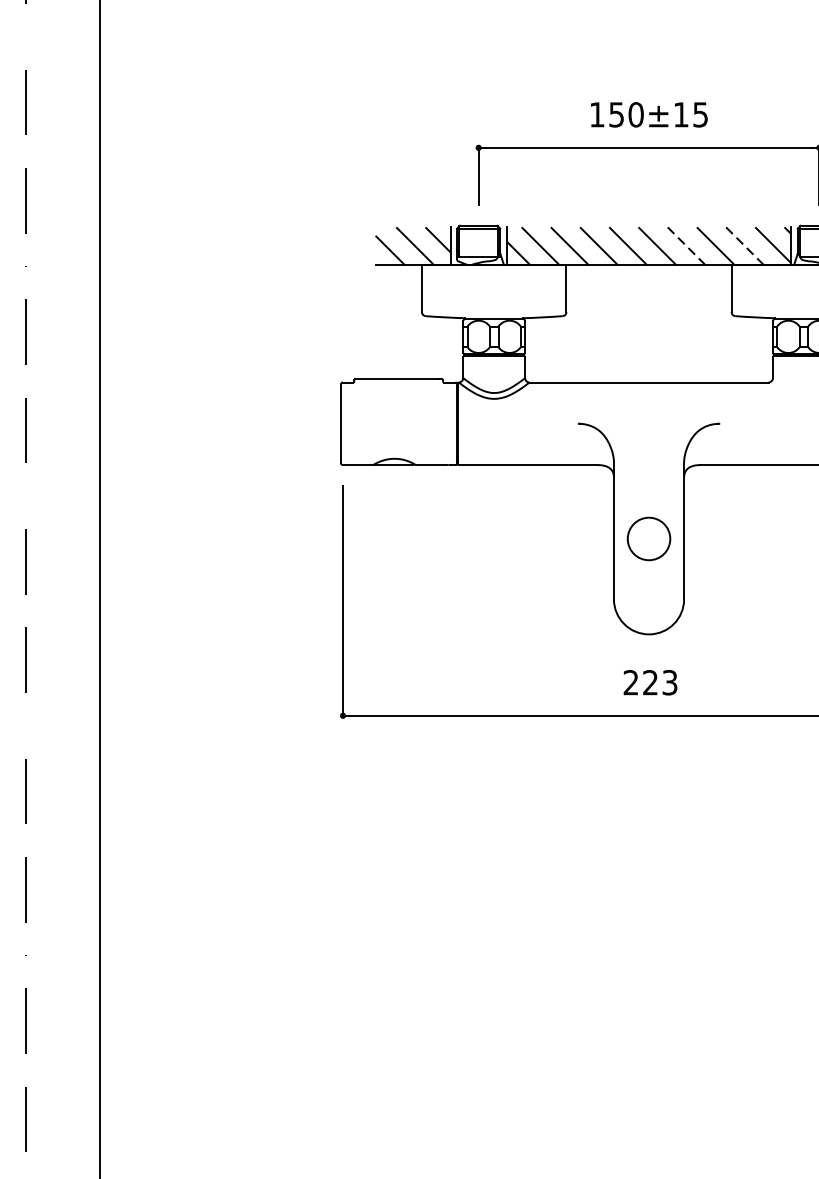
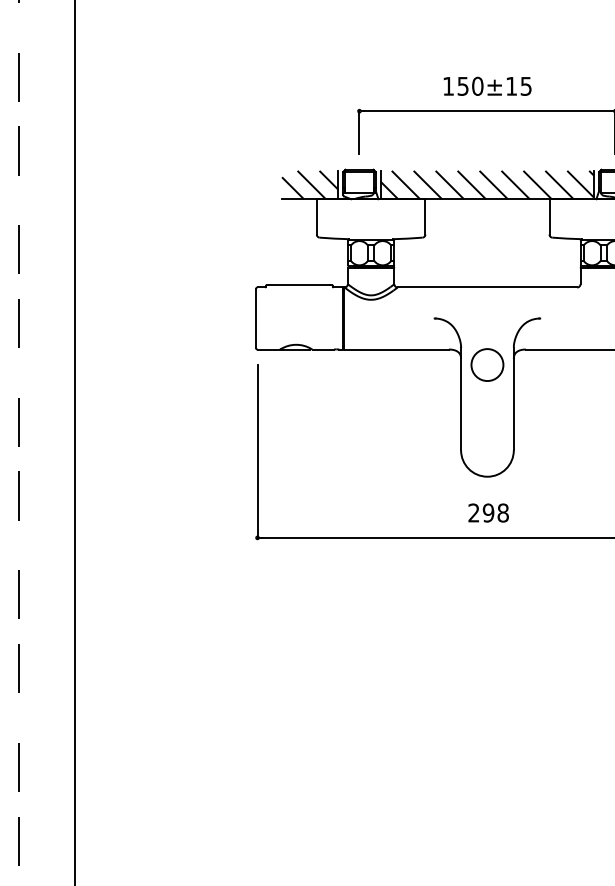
line: (686, 245) -> (515, 184), dashed -> solid
line: (744, 245) -> (559, 184), dashed -> solid
circle: (649, 538) -> (487, 364), moved
text: (659, 682) -> (495, 512), 223 -> 298

